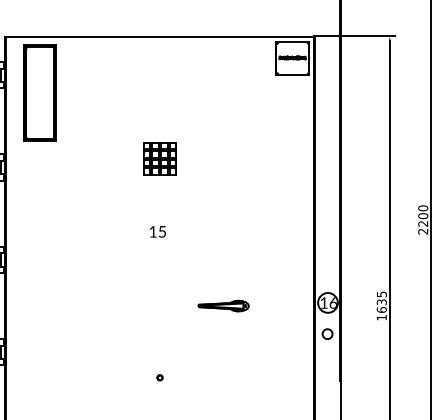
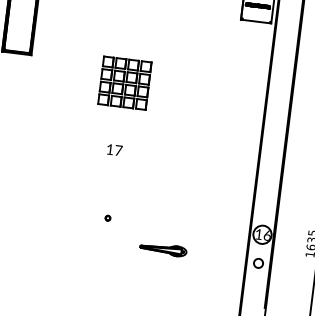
part: (159, 158) -> (124, 82), size x1.6
text: (162, 231) -> (118, 150), 15 -> 17
part: (223, 305) -> (163, 249), moved
part: (159, 377) -> (107, 217), moved

